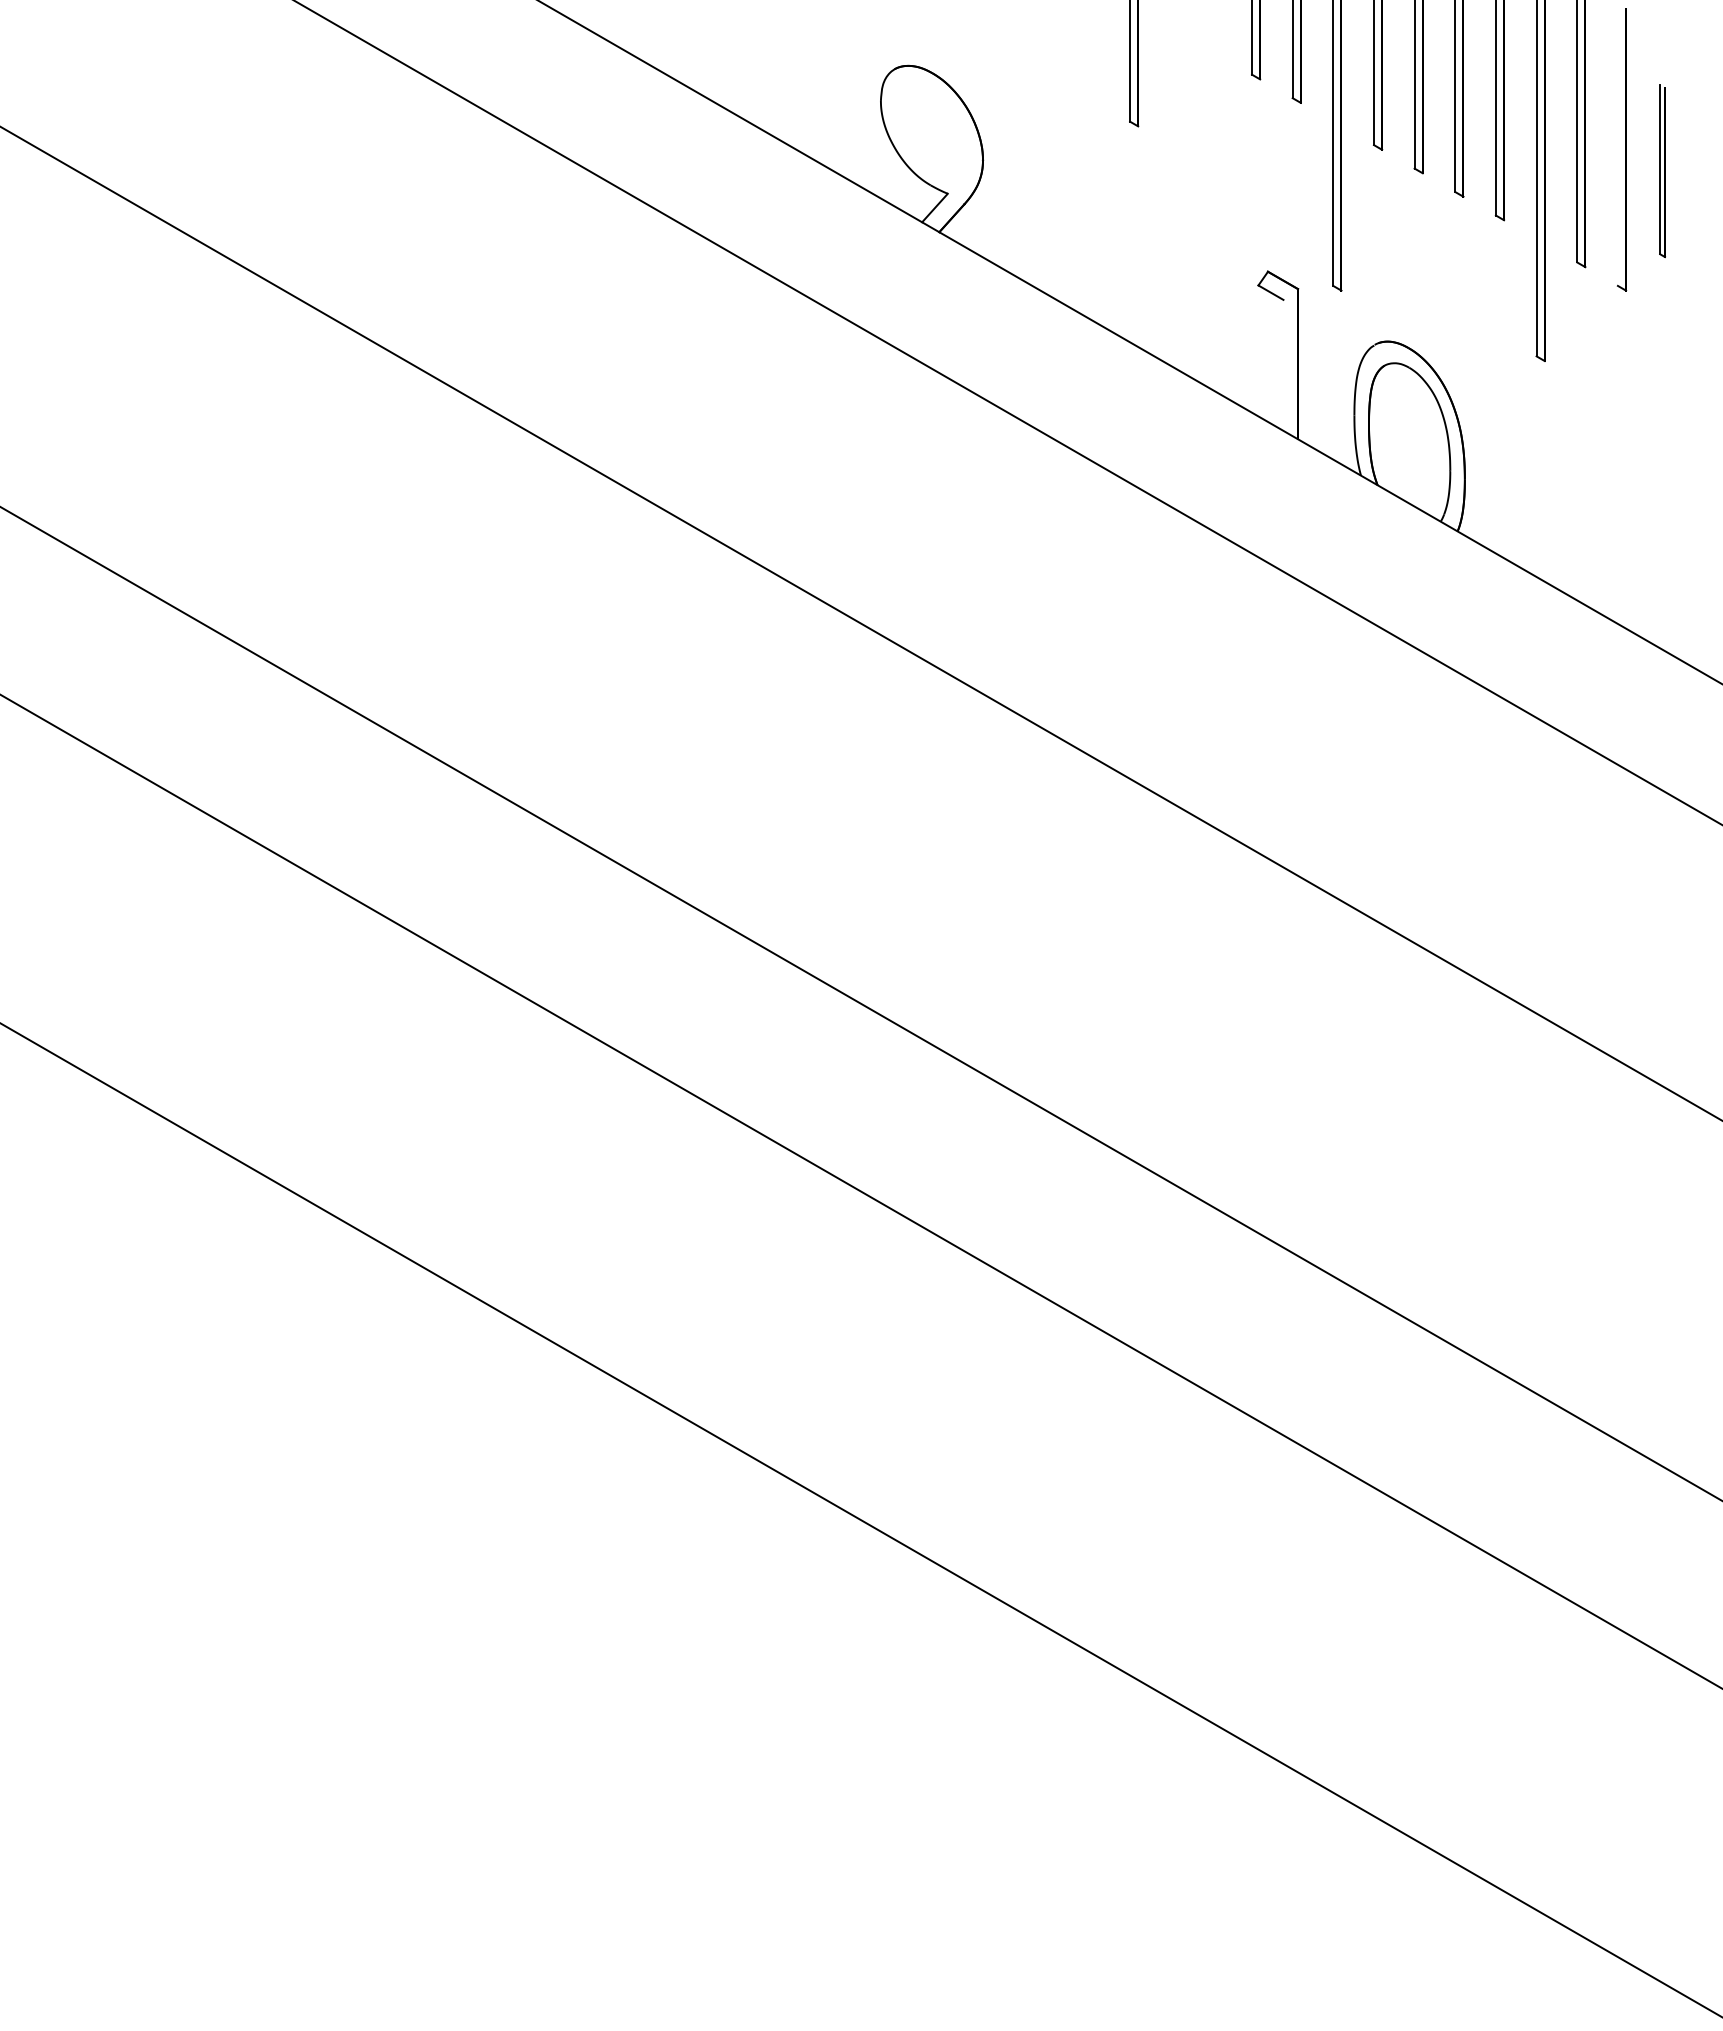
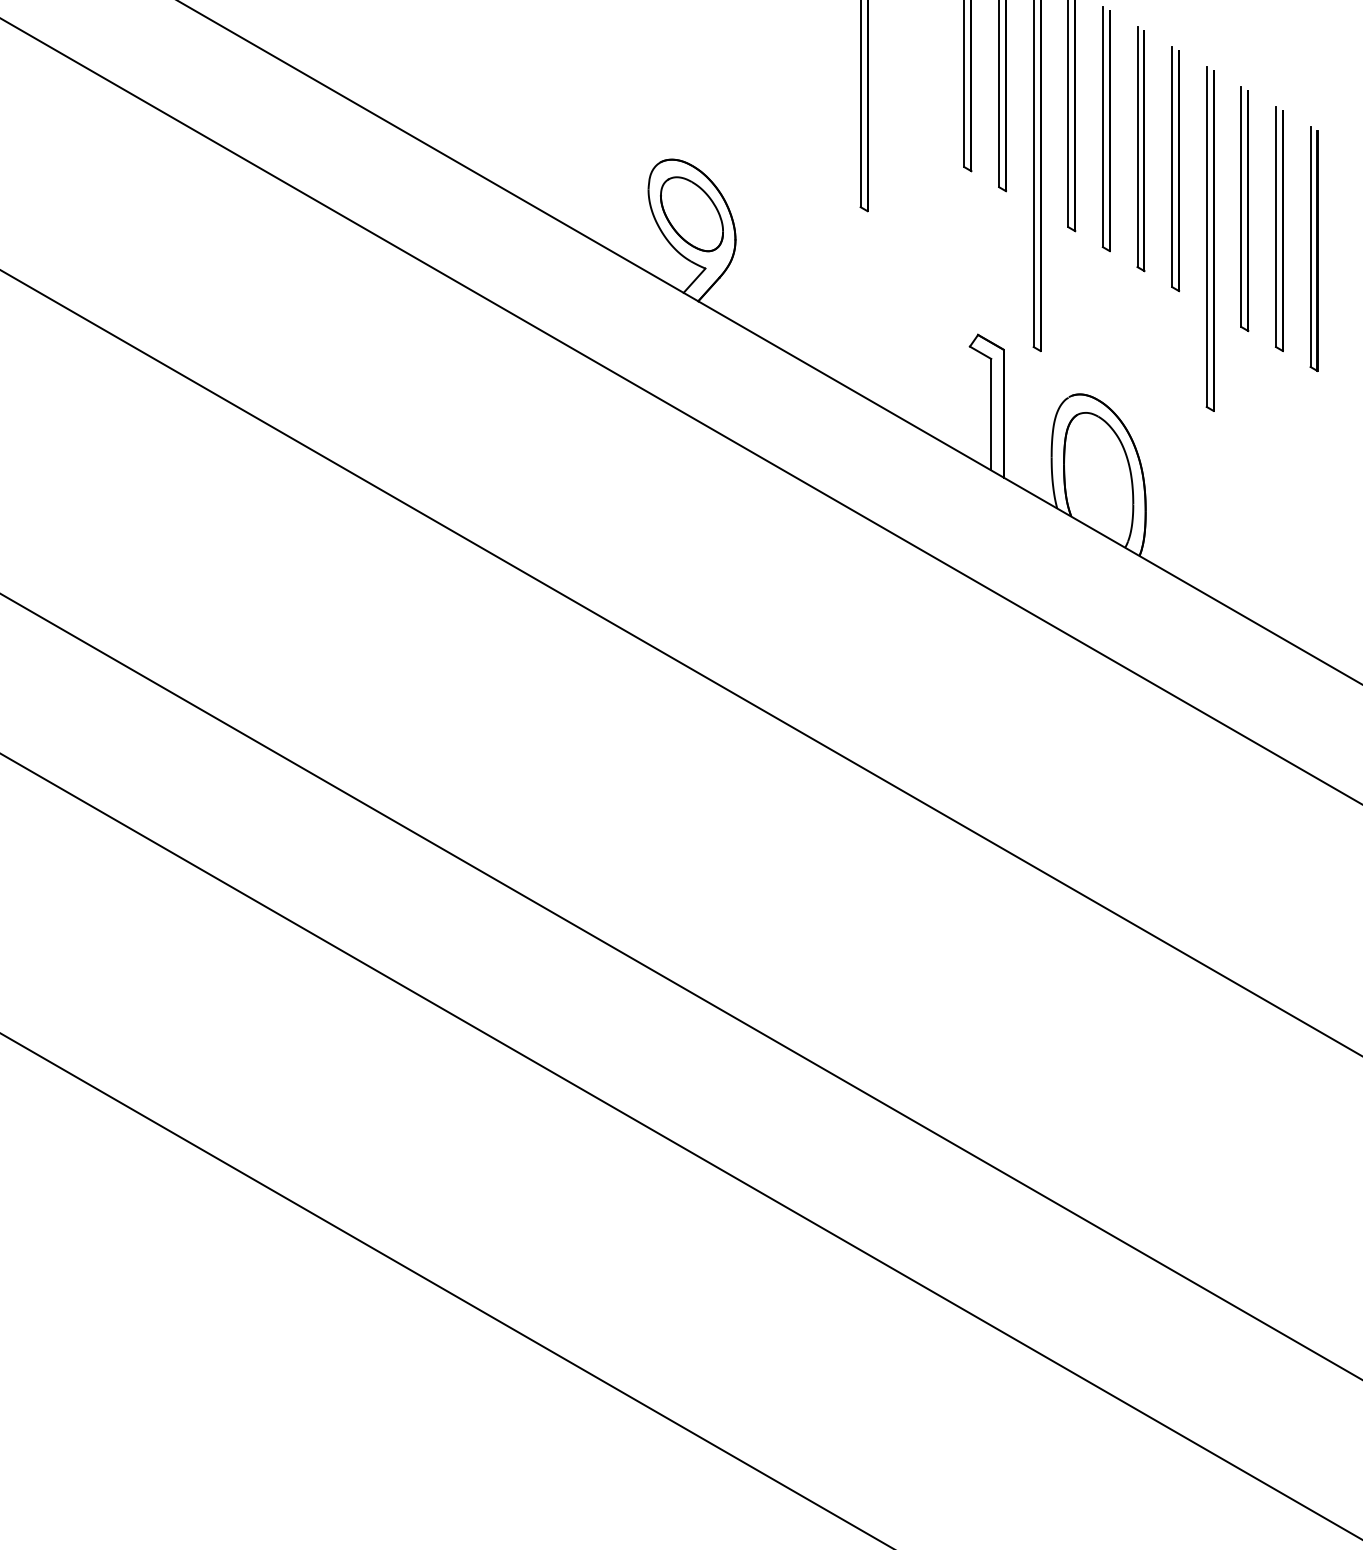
part: (931, 129) -> (691, 213), added
line: (1617, 144) -> (1275, 226), added
part: (1662, 171) -> (1313, 249), size x1.67
line: (1283, 364) -> (991, 413), added

